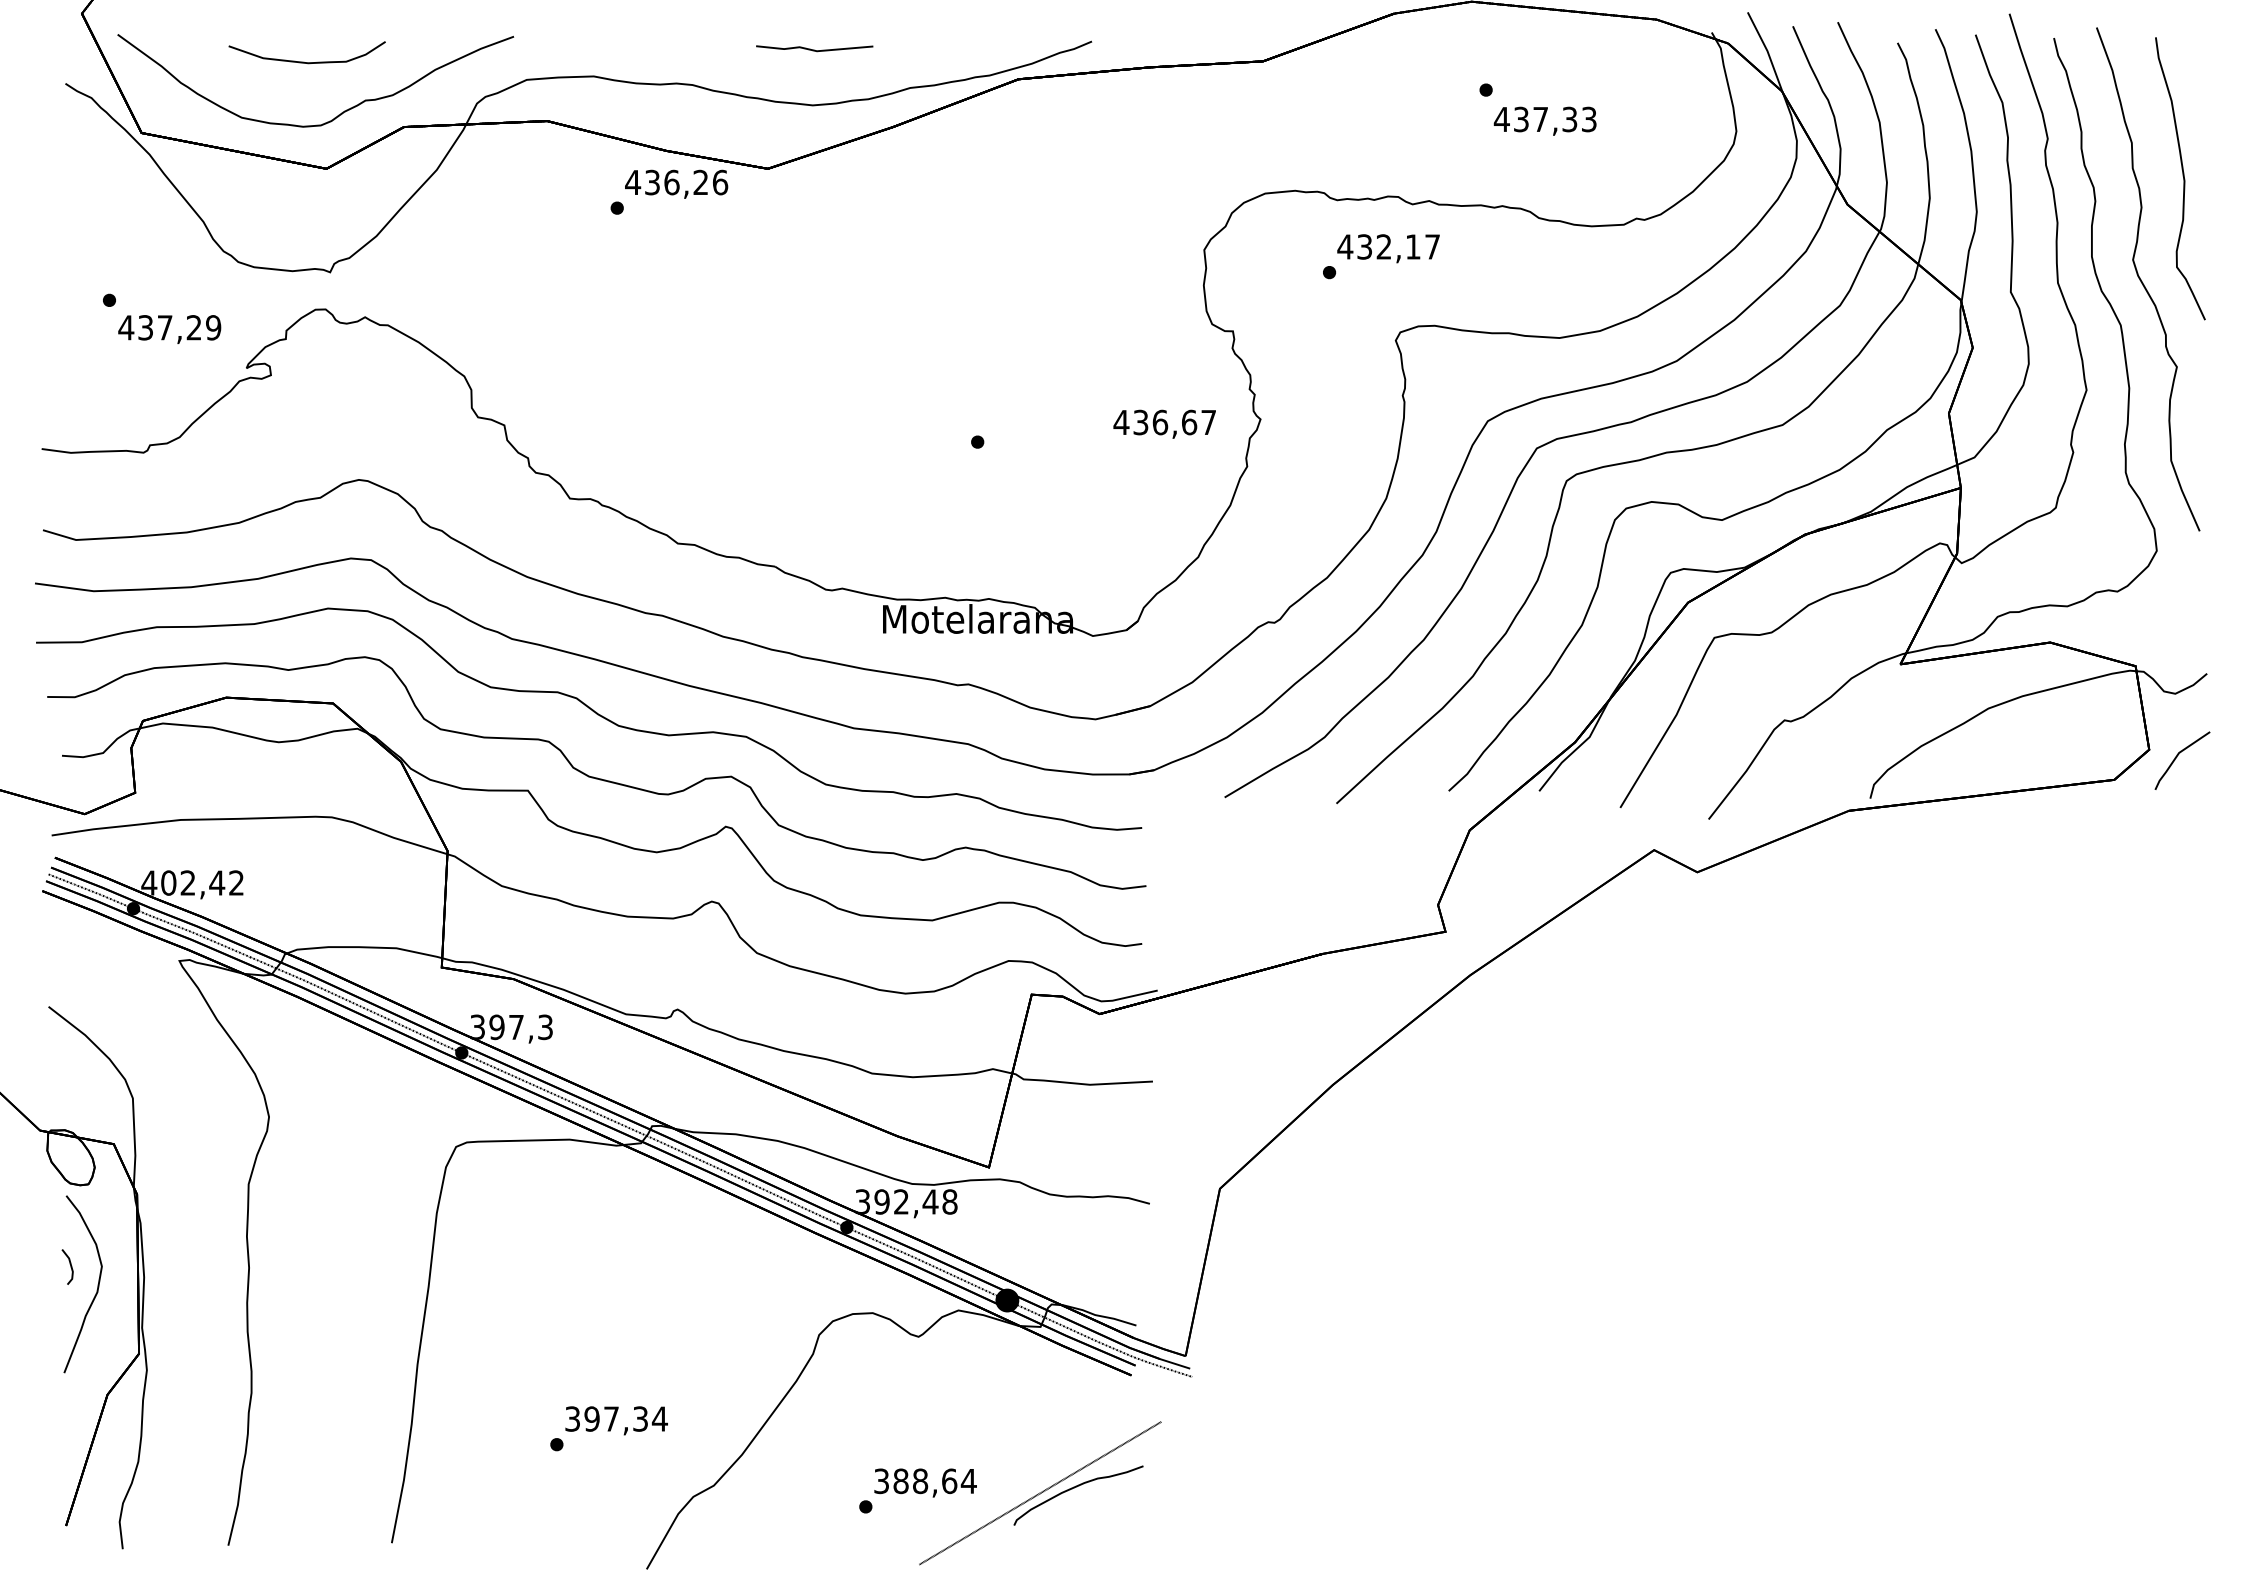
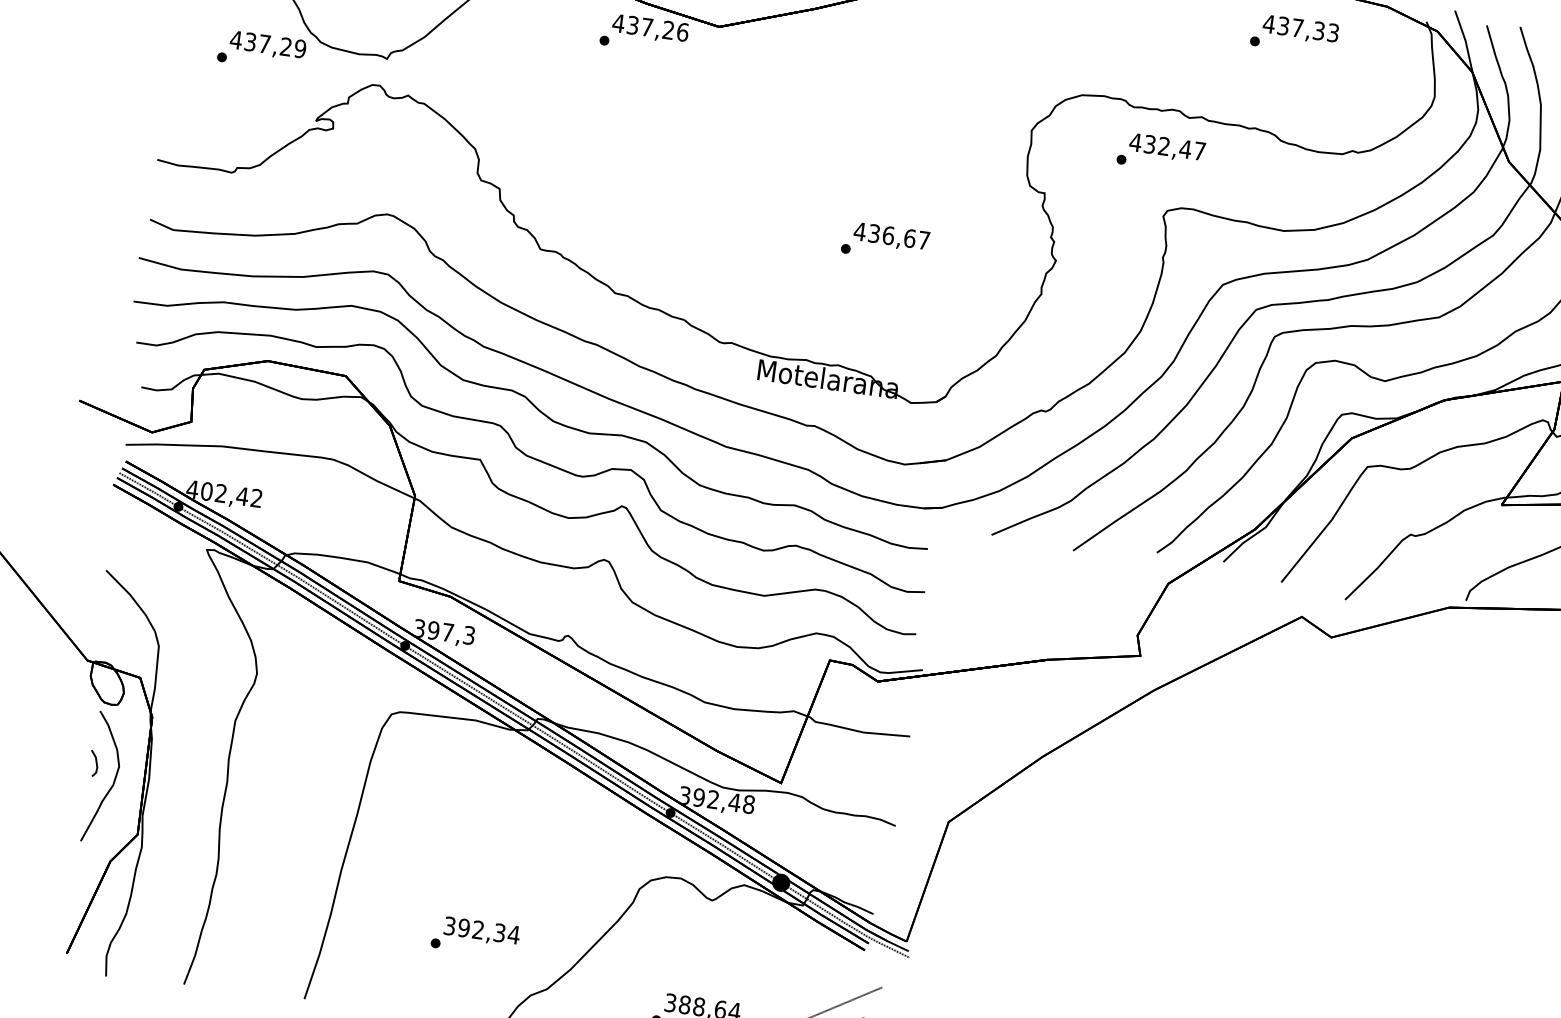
text: (1544, 120) -> (1300, 29), moved
text: (671, 182) -> (646, 27), 436,26 -> 437,26
text: (1413, 246) -> (1185, 149), 432,17 -> 432,47
text: (169, 329) -> (267, 45), moved
text: (1164, 423) -> (891, 236), moved
text: (611, 1418) -> (478, 929), 397,34 -> 392,34

